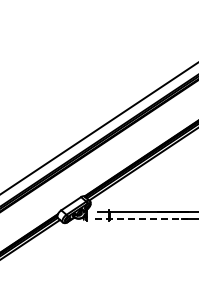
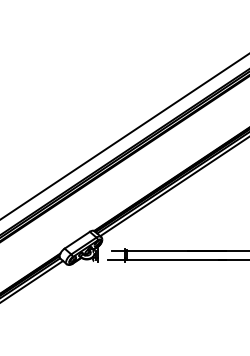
line: (142, 219) -> (167, 260), dashed -> solid

